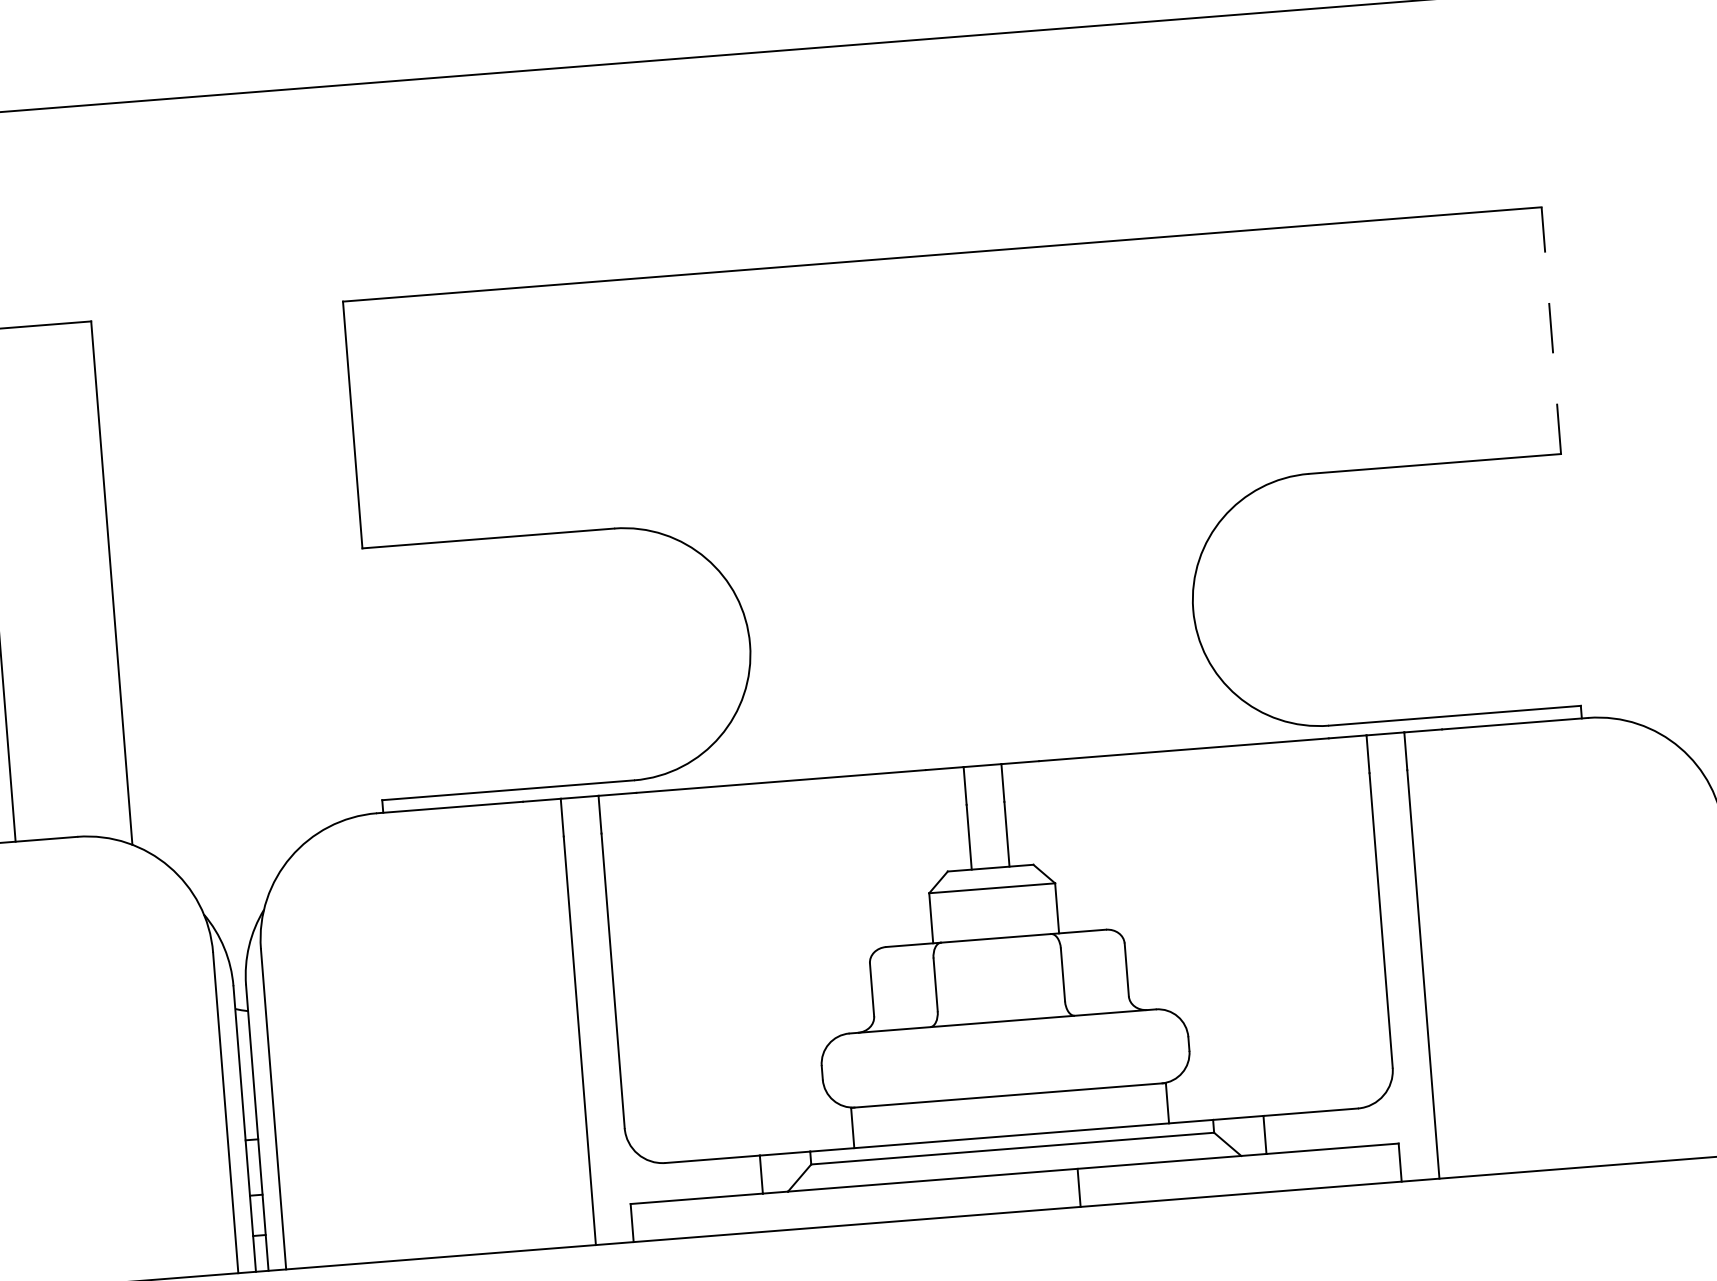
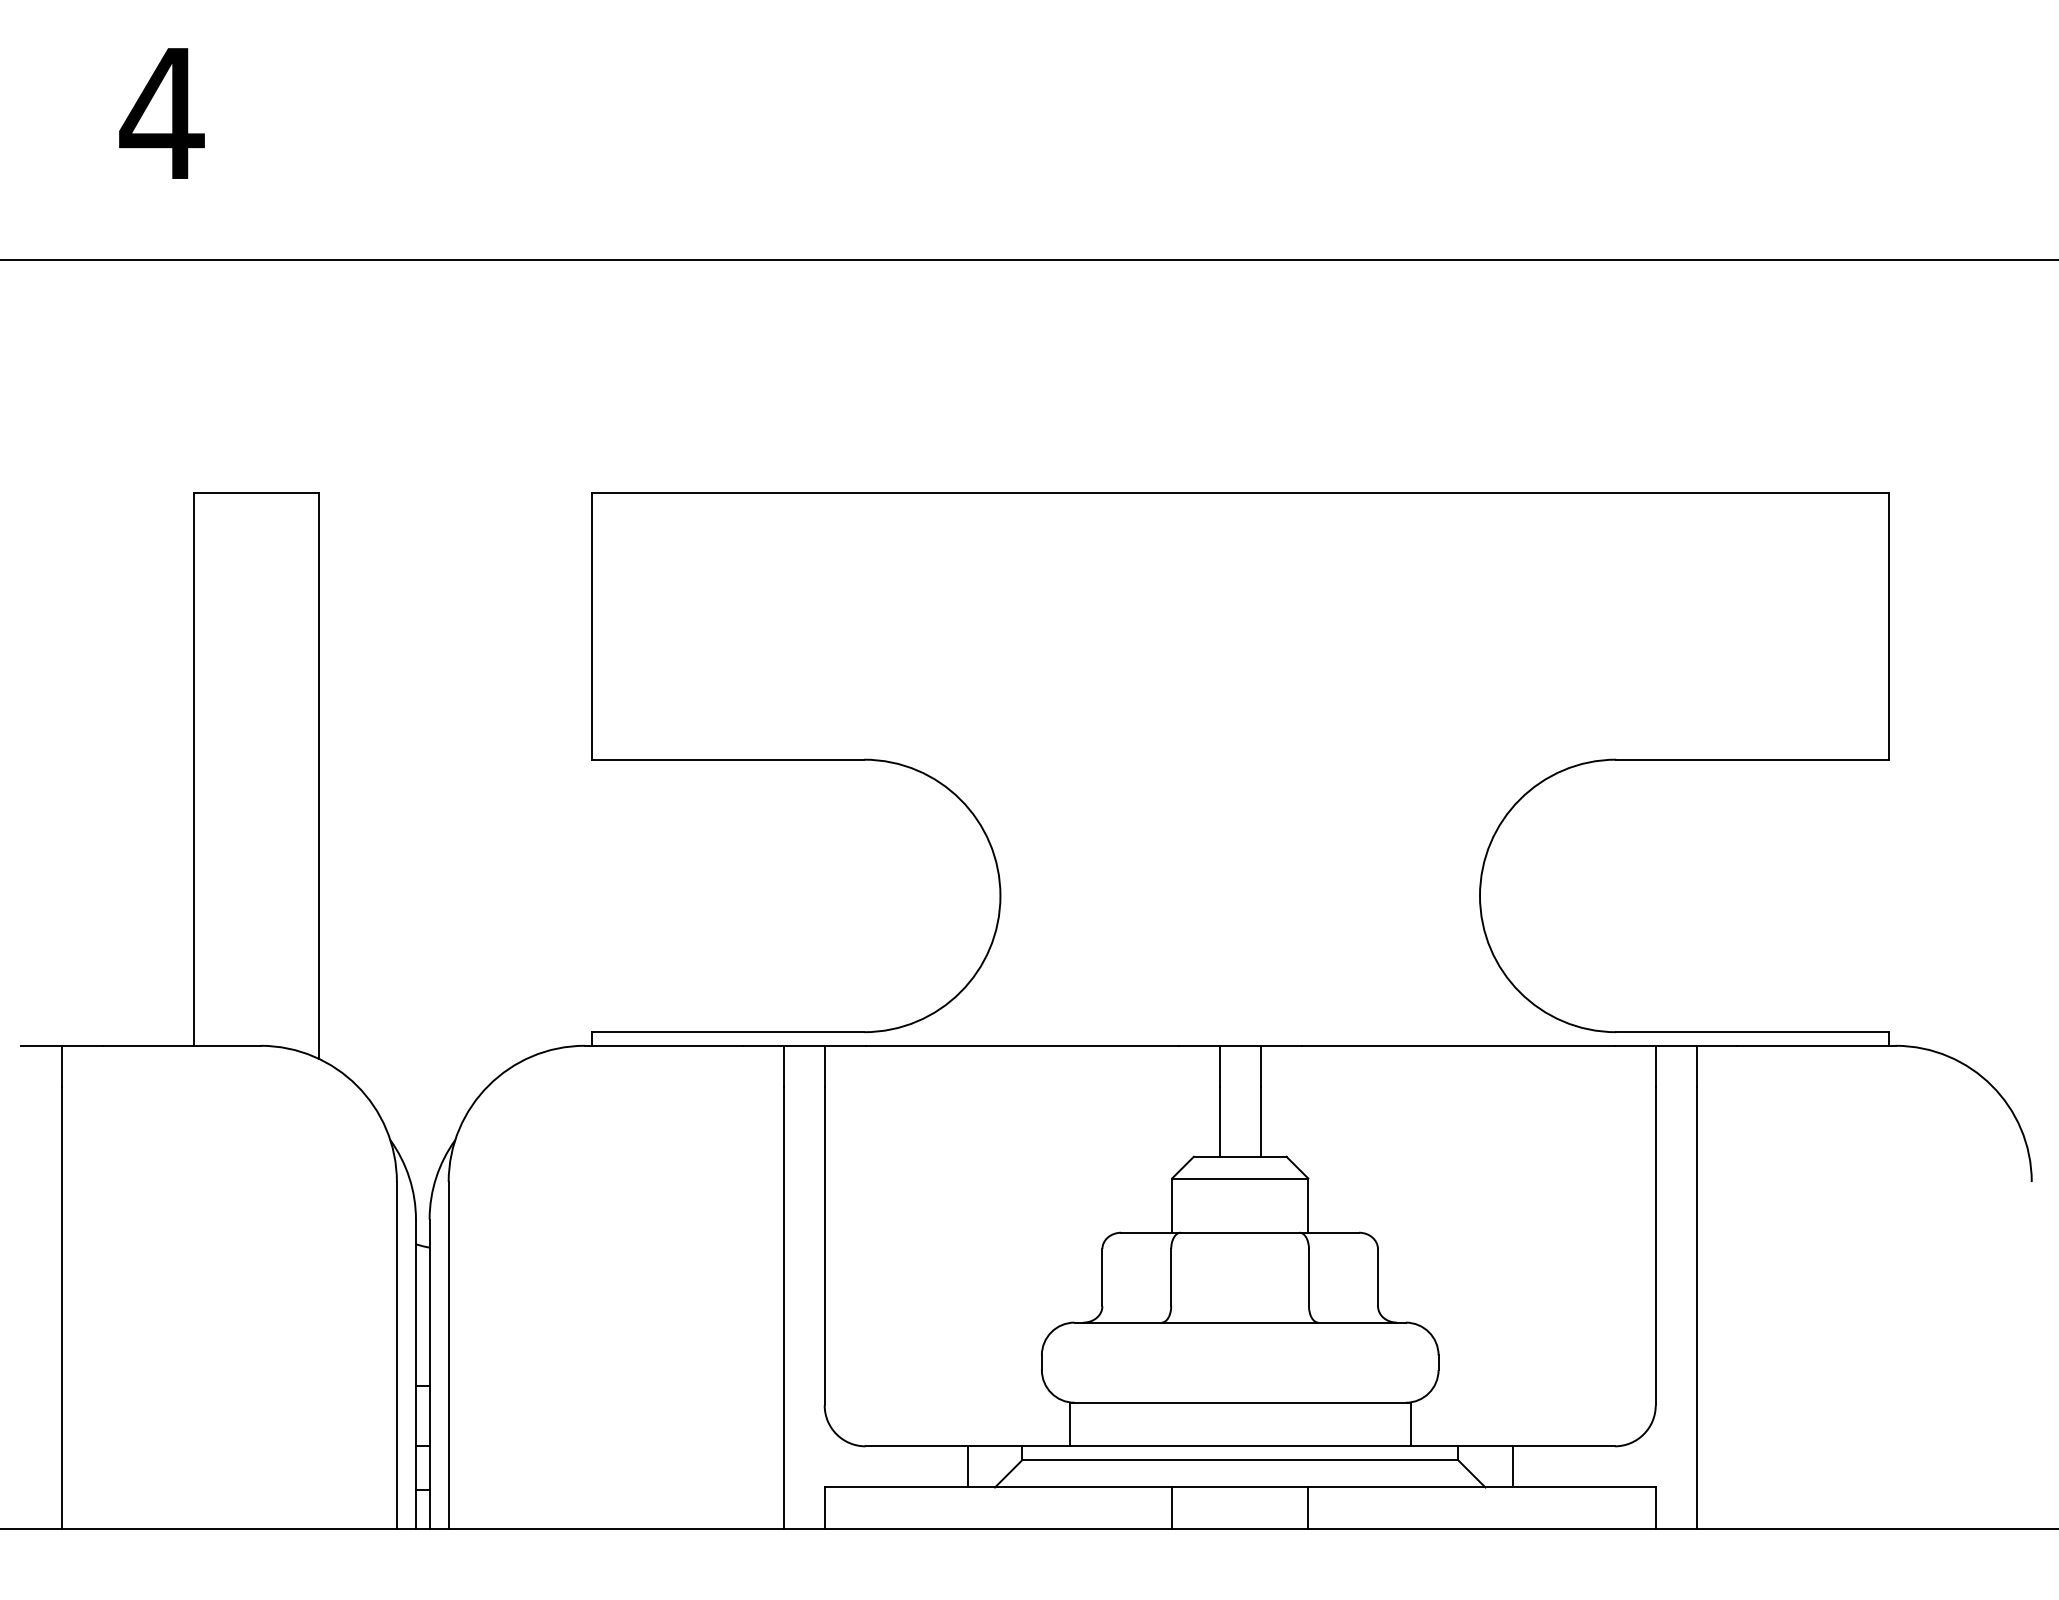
line: (1551, 330) -> (1888, 626), dashed -> solid
line: (953, 1197) -> (1172, 1507), added

